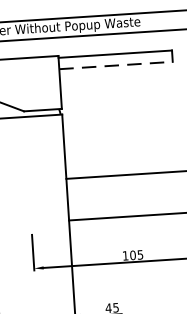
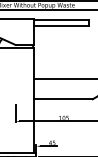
line: (115, 65) -> (61, 25), dashed -> solid

